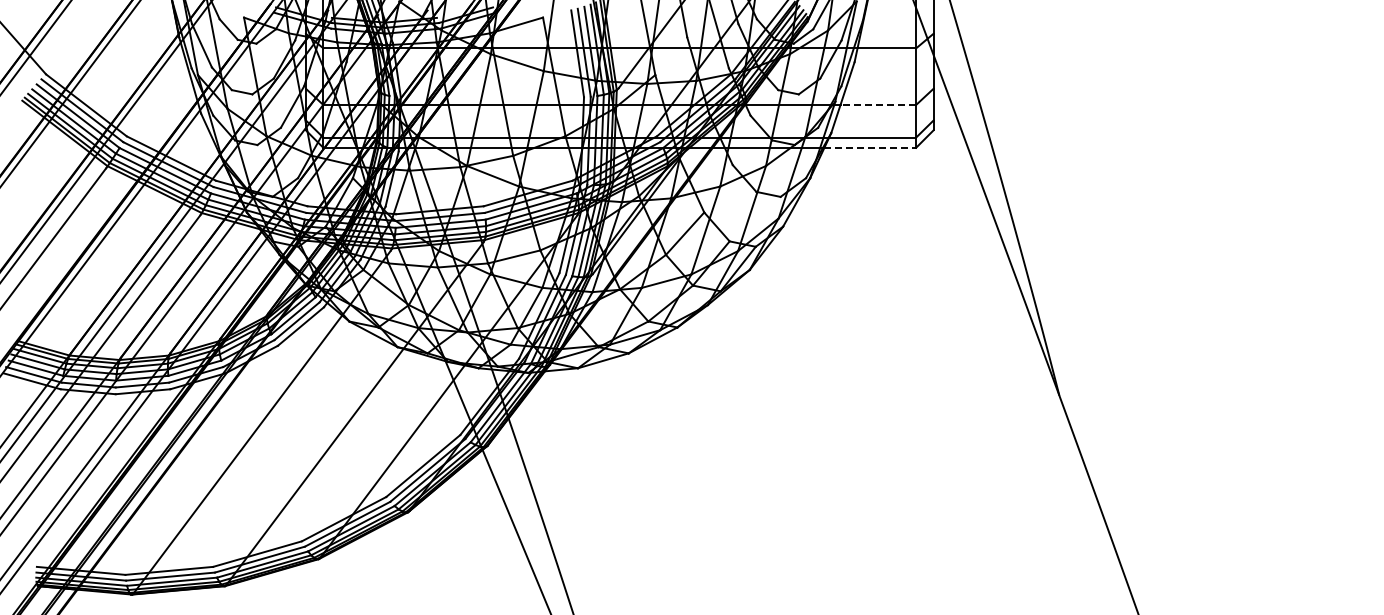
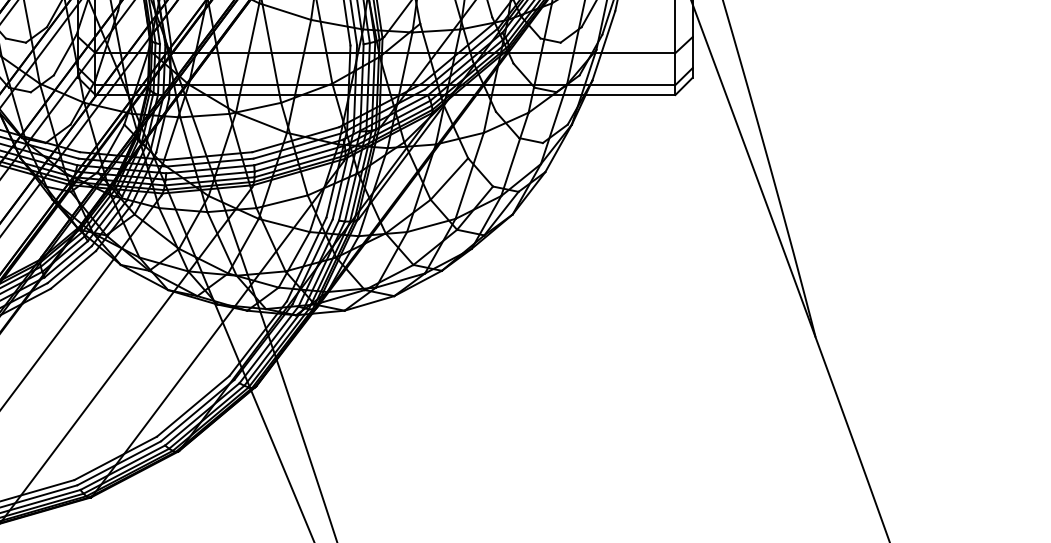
line: (878, 105) -> (638, 53), dashed -> solid
line: (870, 147) -> (630, 94), dashed -> solid

